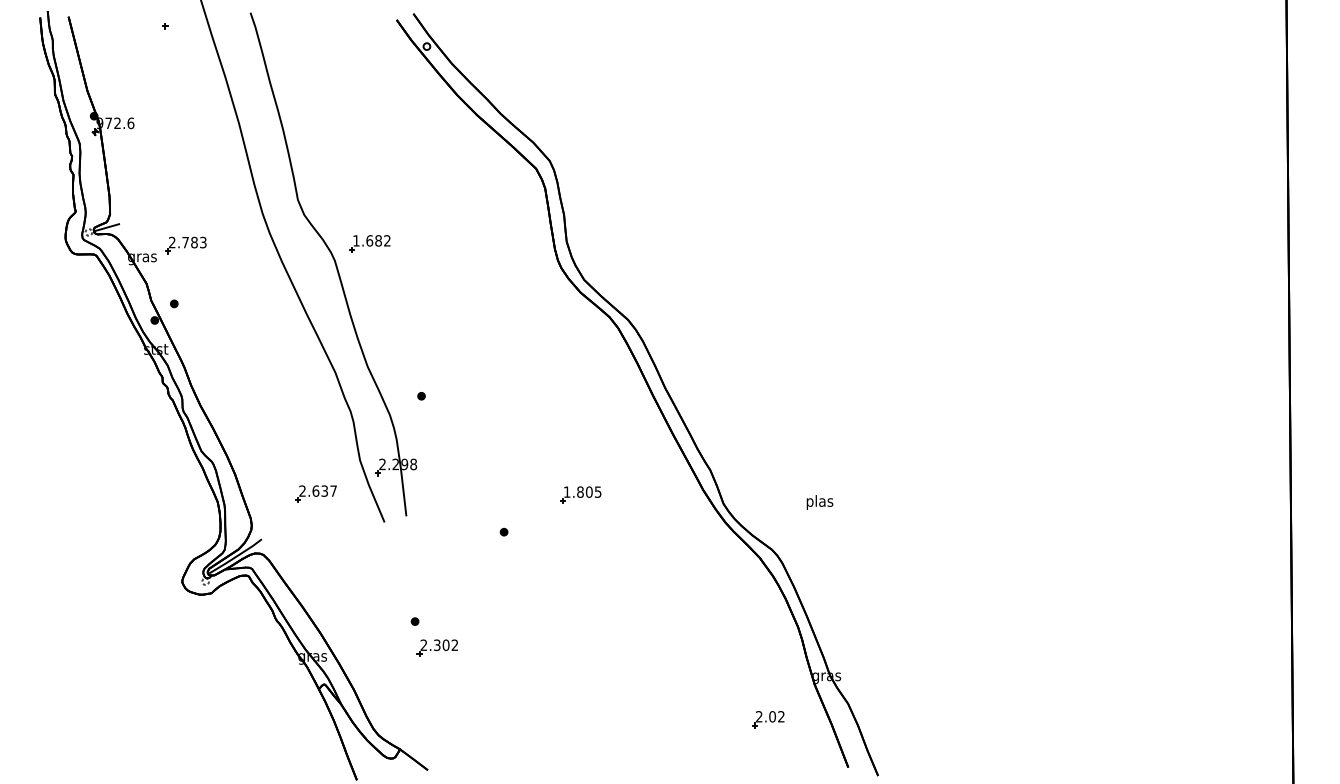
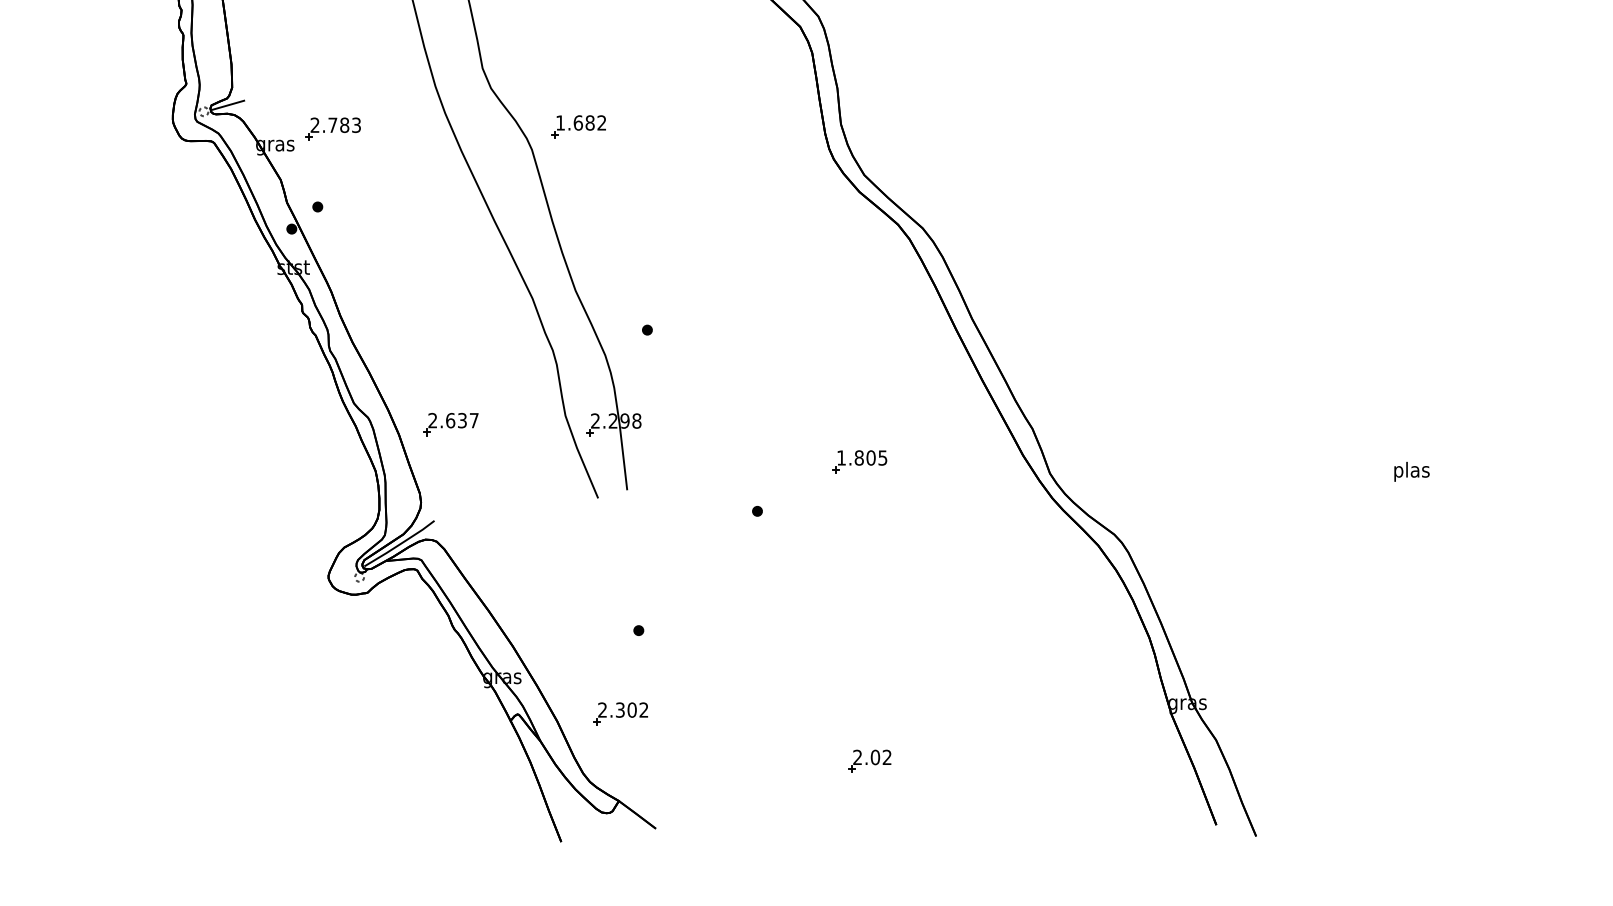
part: (315, 493) -> (450, 423), moved
text: (819, 502) -> (1411, 471), moved
part: (436, 647) -> (619, 713), moved
part: (768, 719) -> (870, 761), moved

